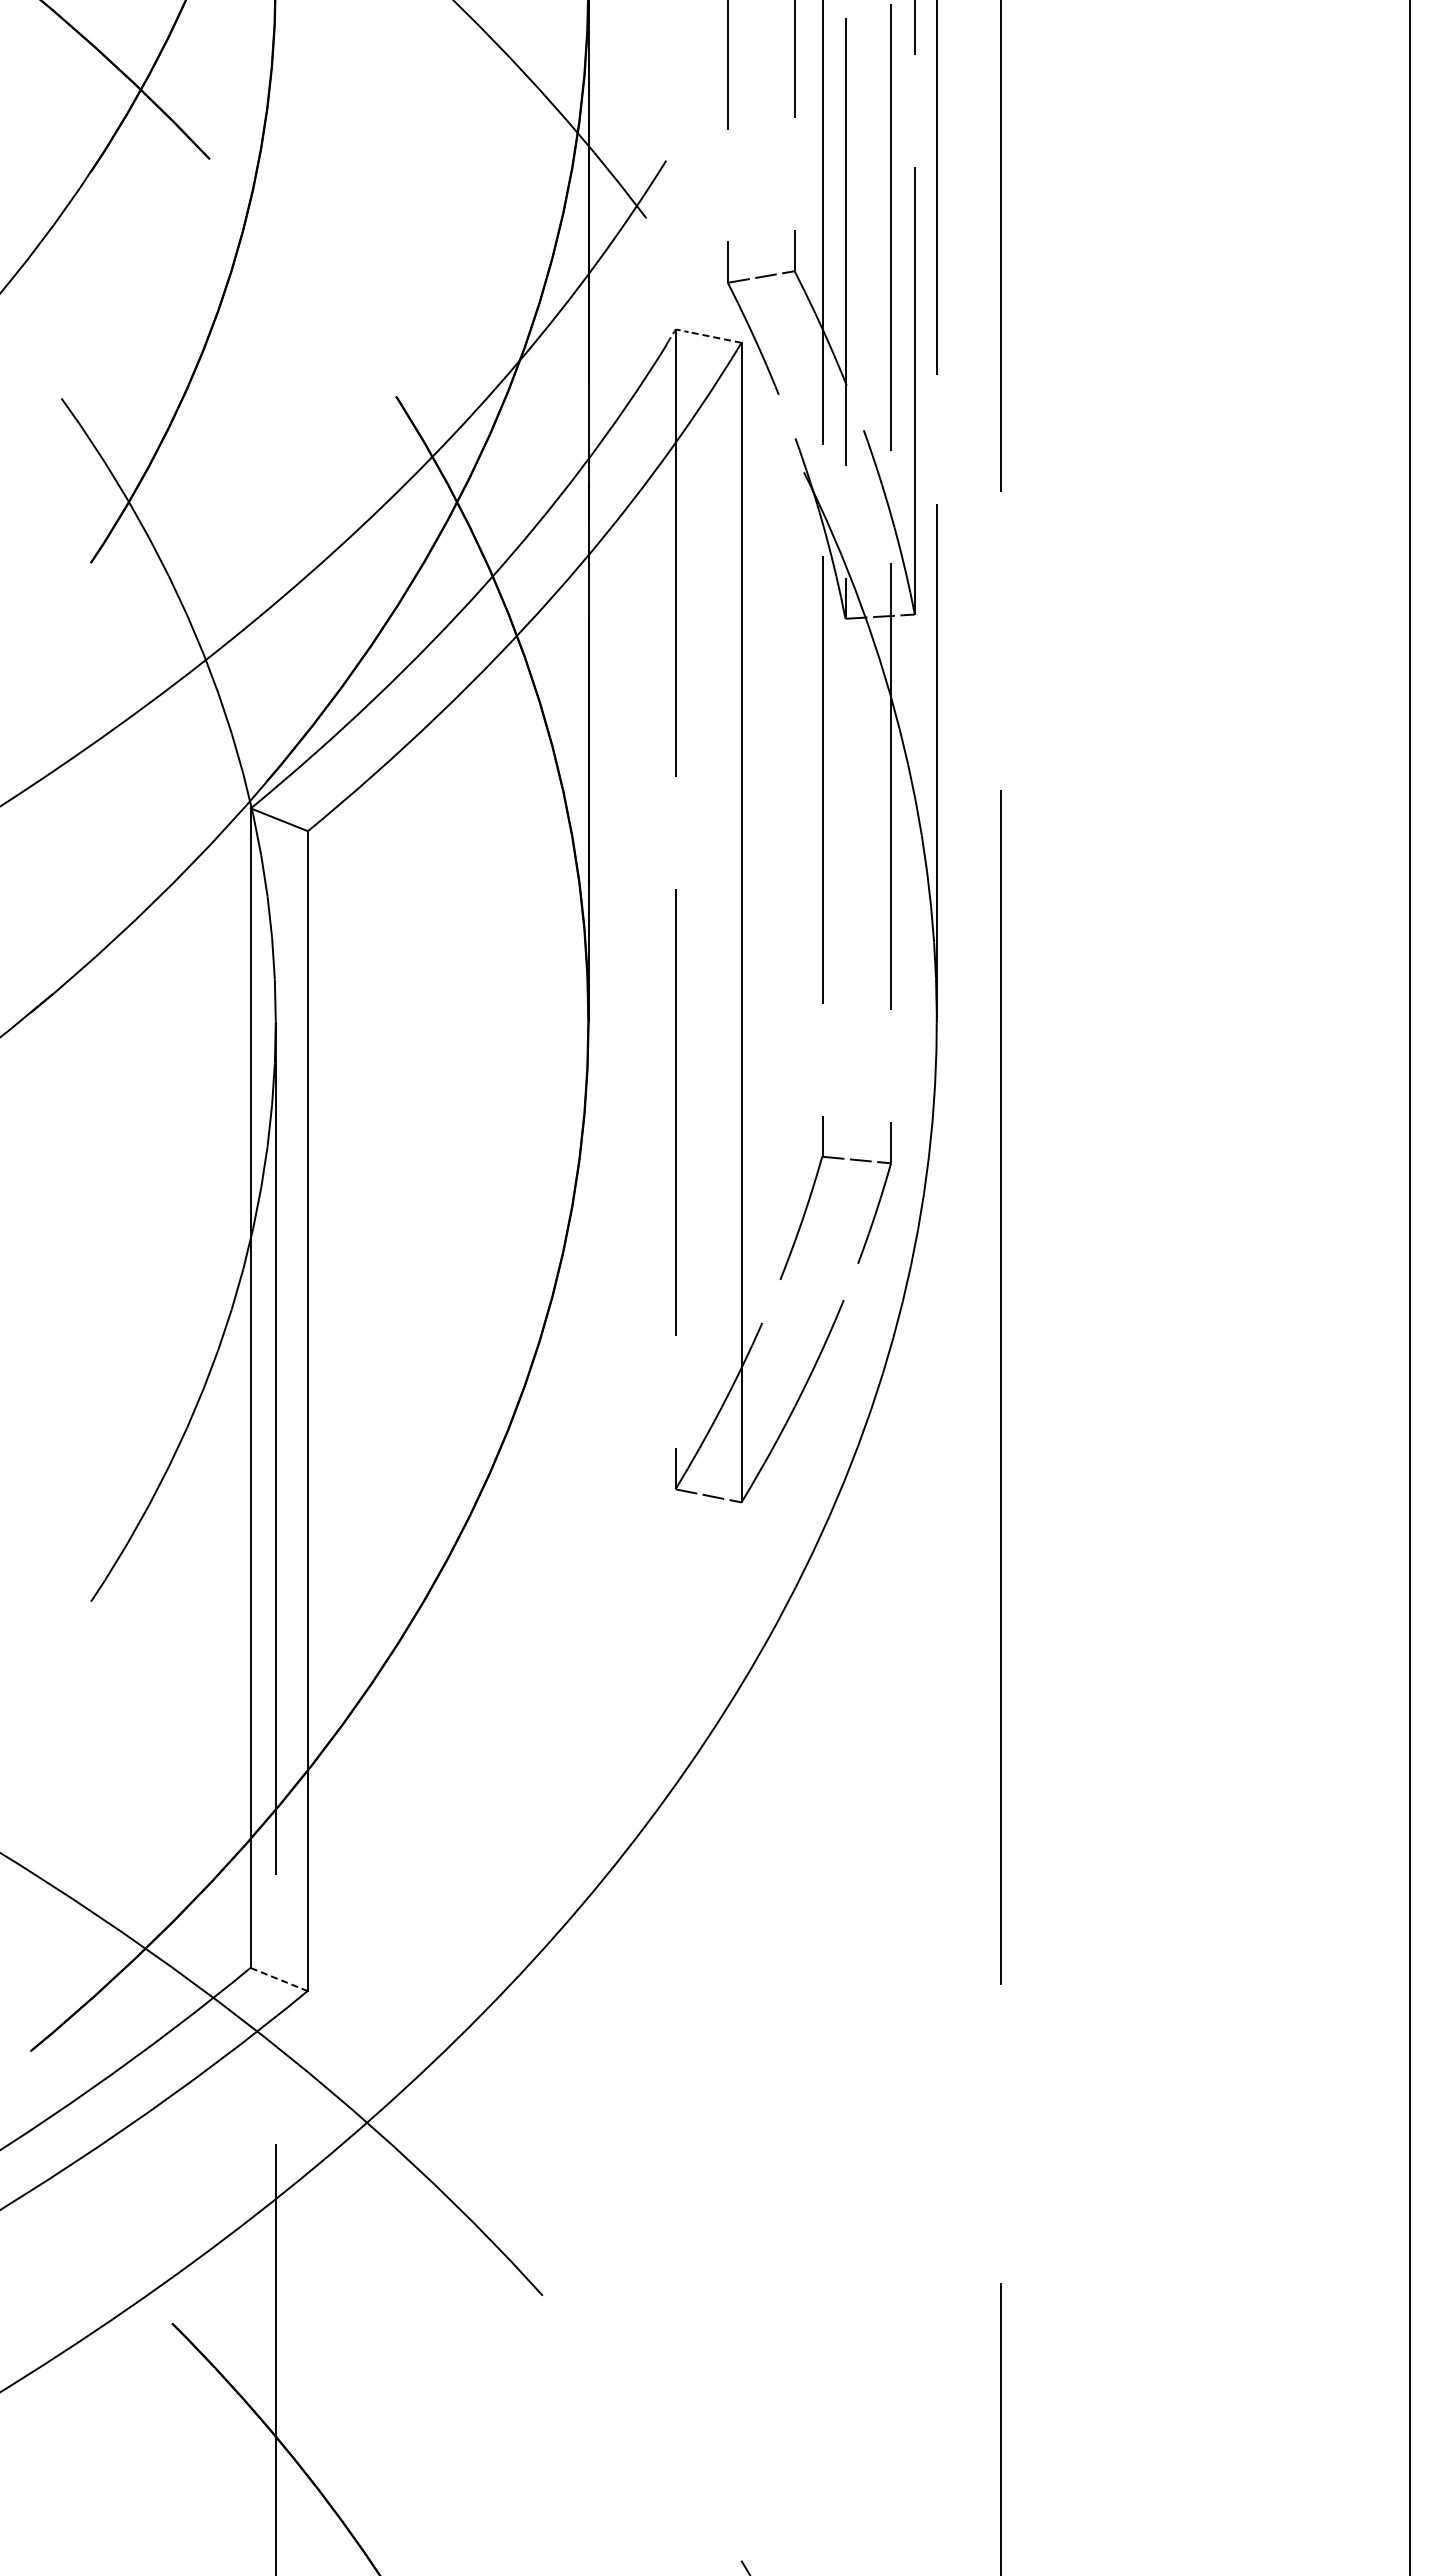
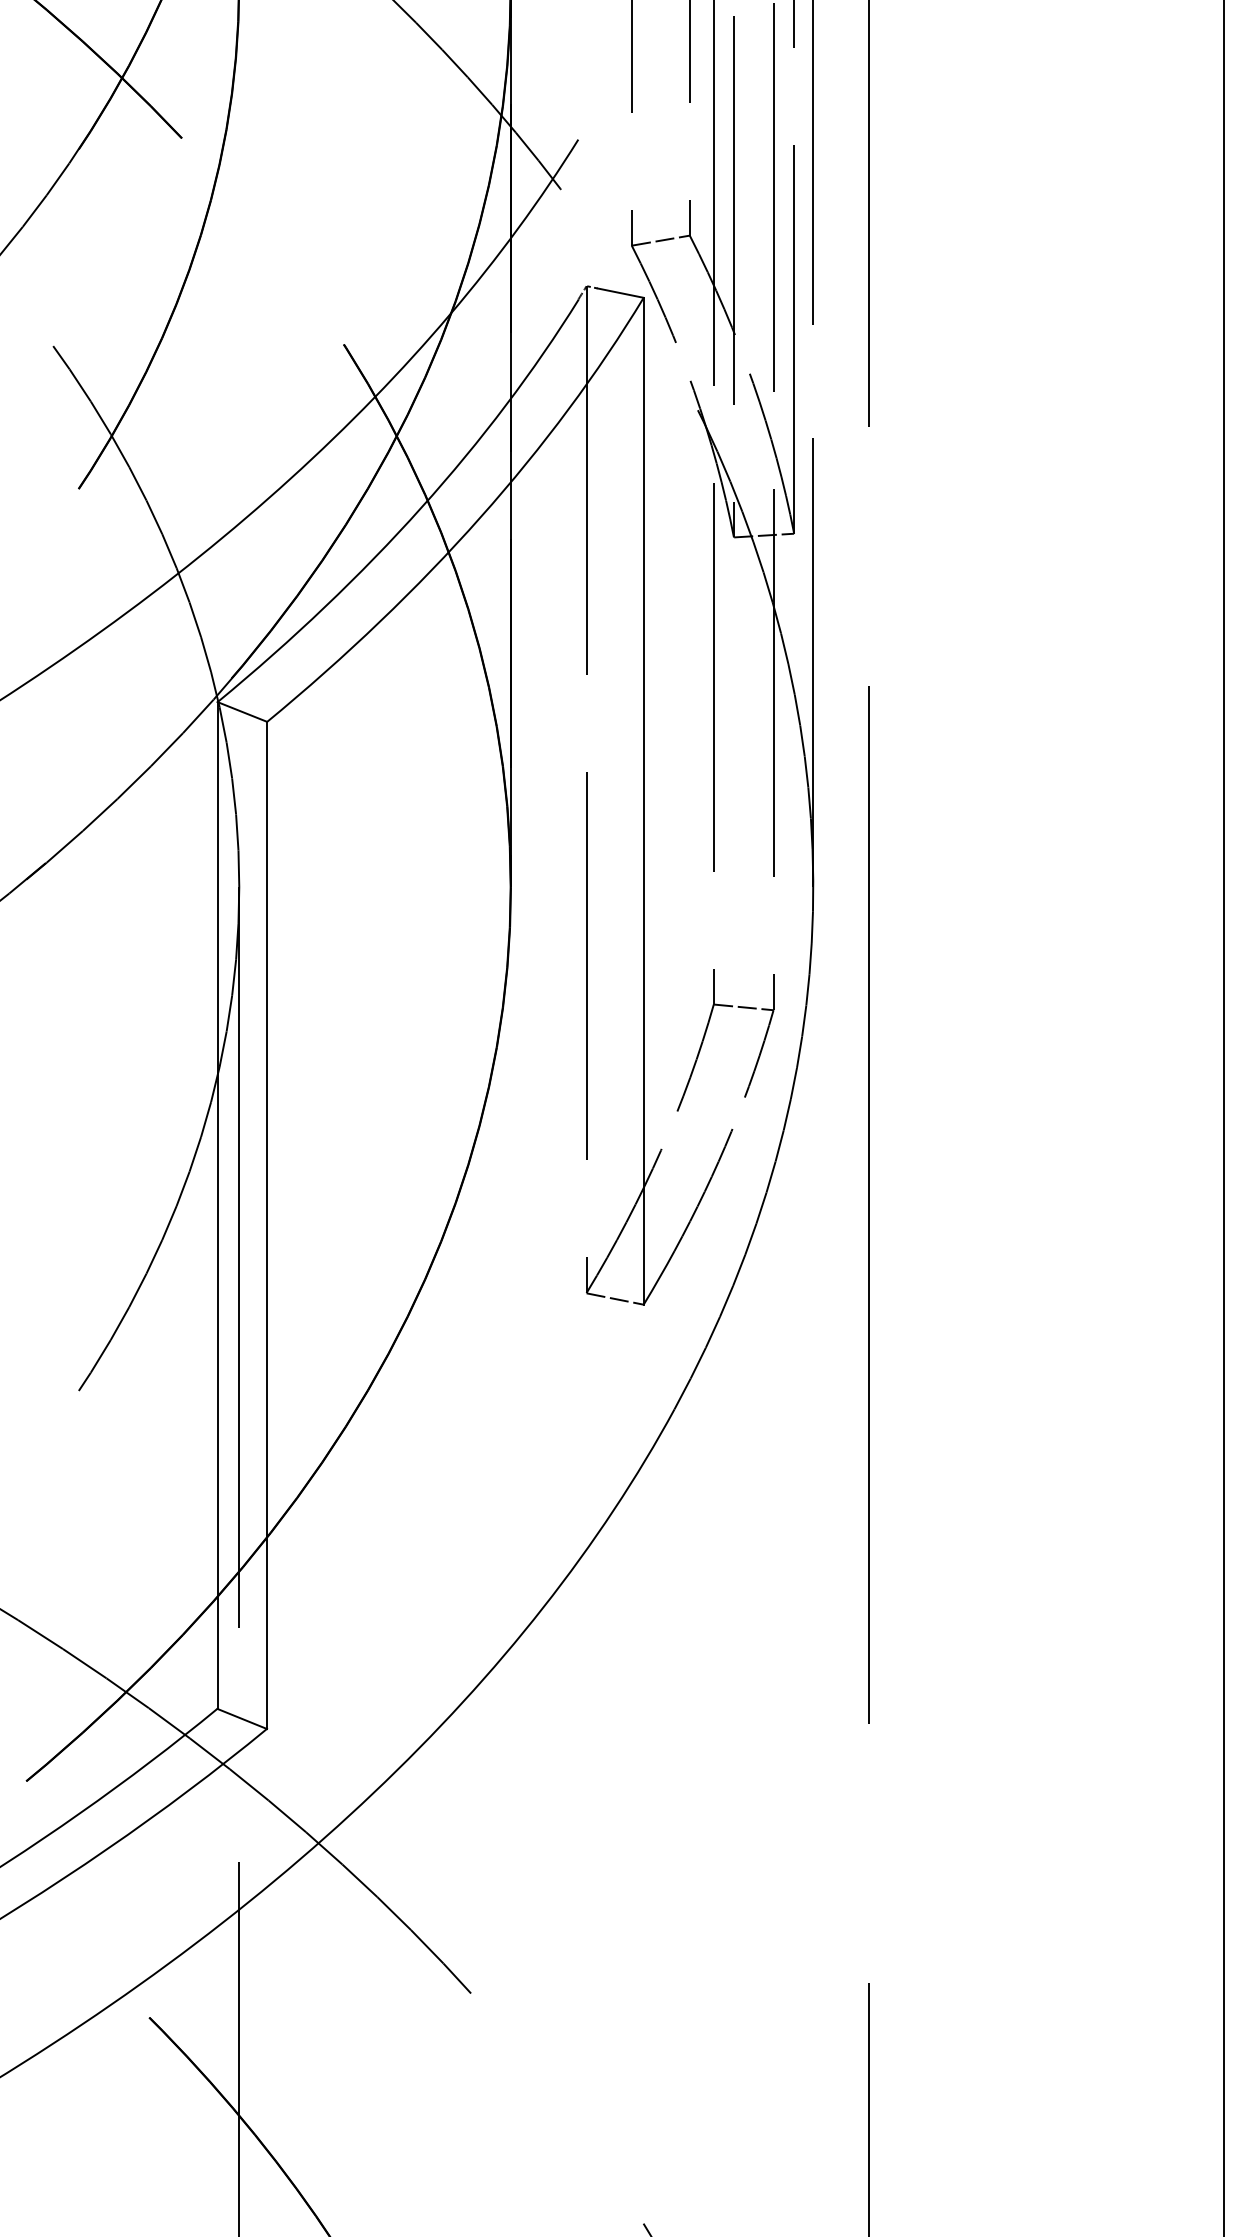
line: (714, 337) -> (620, 293), dashed -> solid
line: (279, 1979) -> (242, 1718), dashed -> solid

